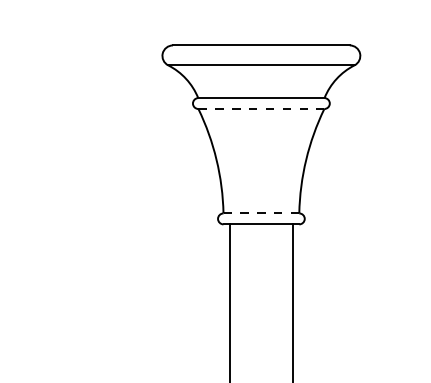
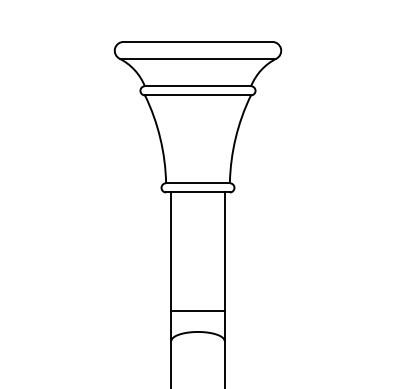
line: (261, 109) -> (198, 95), dashed -> solid
line: (261, 213) -> (198, 183), dashed -> solid
line: (260, 364) -> (197, 310), added

